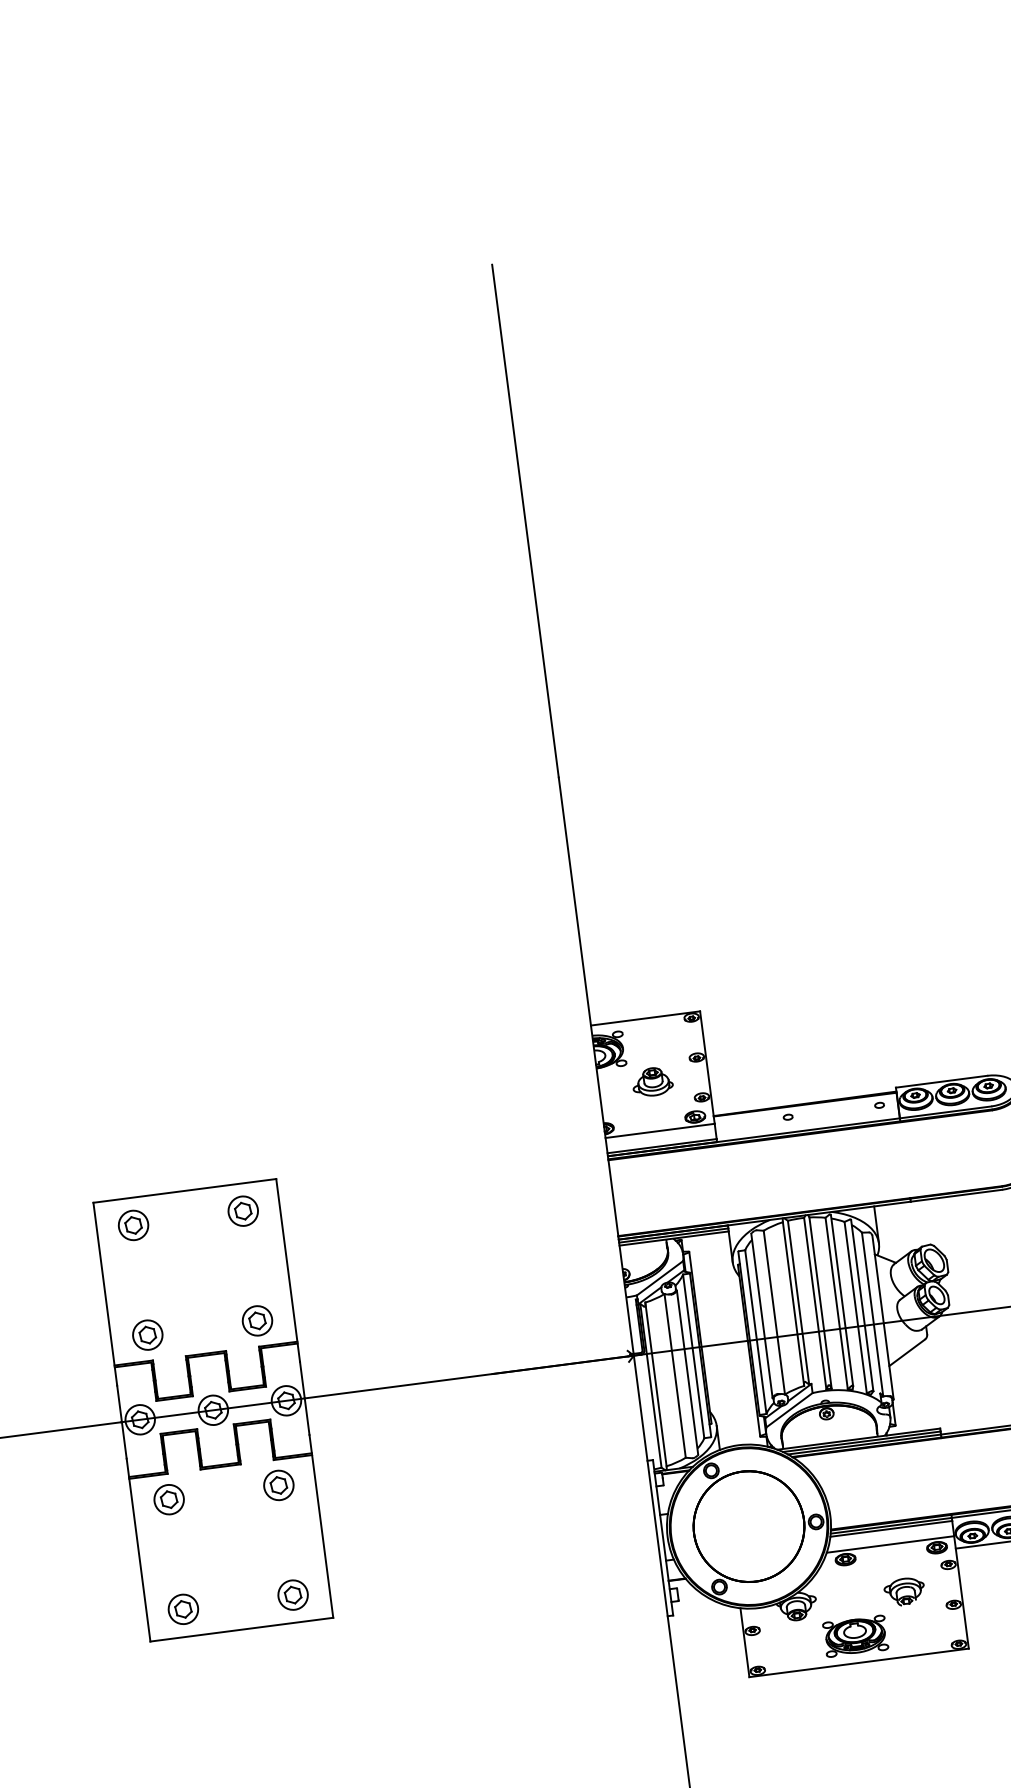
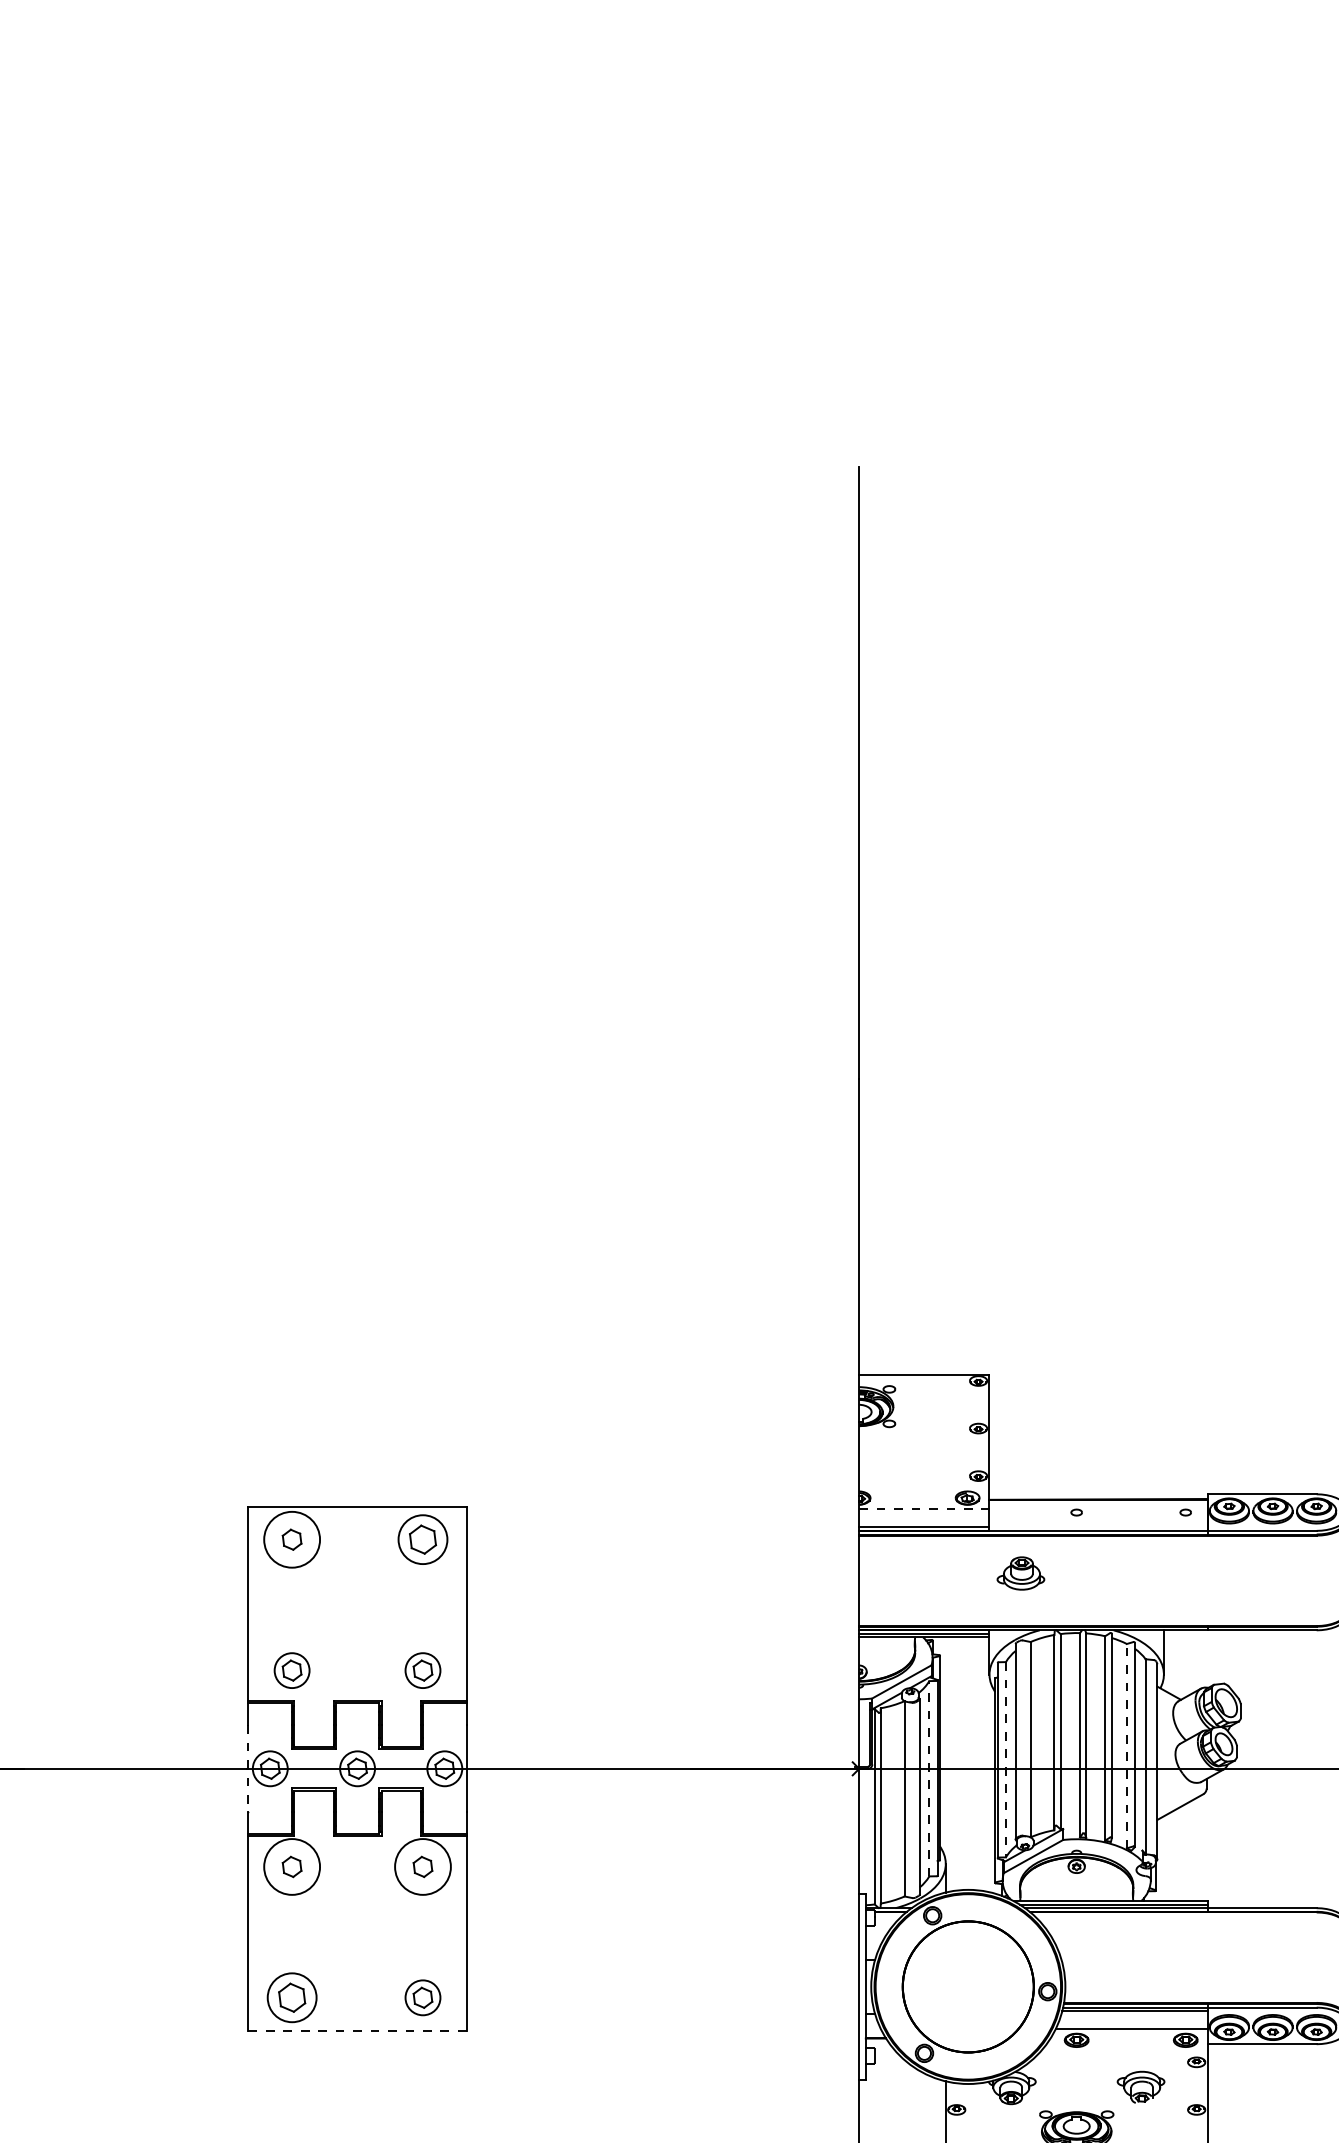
part: (652, 1082) -> (1020, 1573), moved
line: (660, 1131) -> (924, 1509), solid -> dashed
part: (242, 1211) -> (422, 1539), size x1.4
circle: (133, 1225) -> (291, 1539), size x1.6
line: (855, 1307) -> (1126, 1745), solid -> dashed
line: (755, 1331) -> (1005, 1759), solid -> dashed
line: (693, 1356) -> (929, 1778), solid -> dashed
line: (121, 1421) -> (248, 1768), solid -> dashed
circle: (278, 1485) -> (422, 1866), size x1.6
circle: (168, 1499) -> (291, 1866), size x1.6
part: (182, 1609) -> (291, 1997), size x1.4
line: (242, 1629) -> (358, 2030), solid -> dashed

